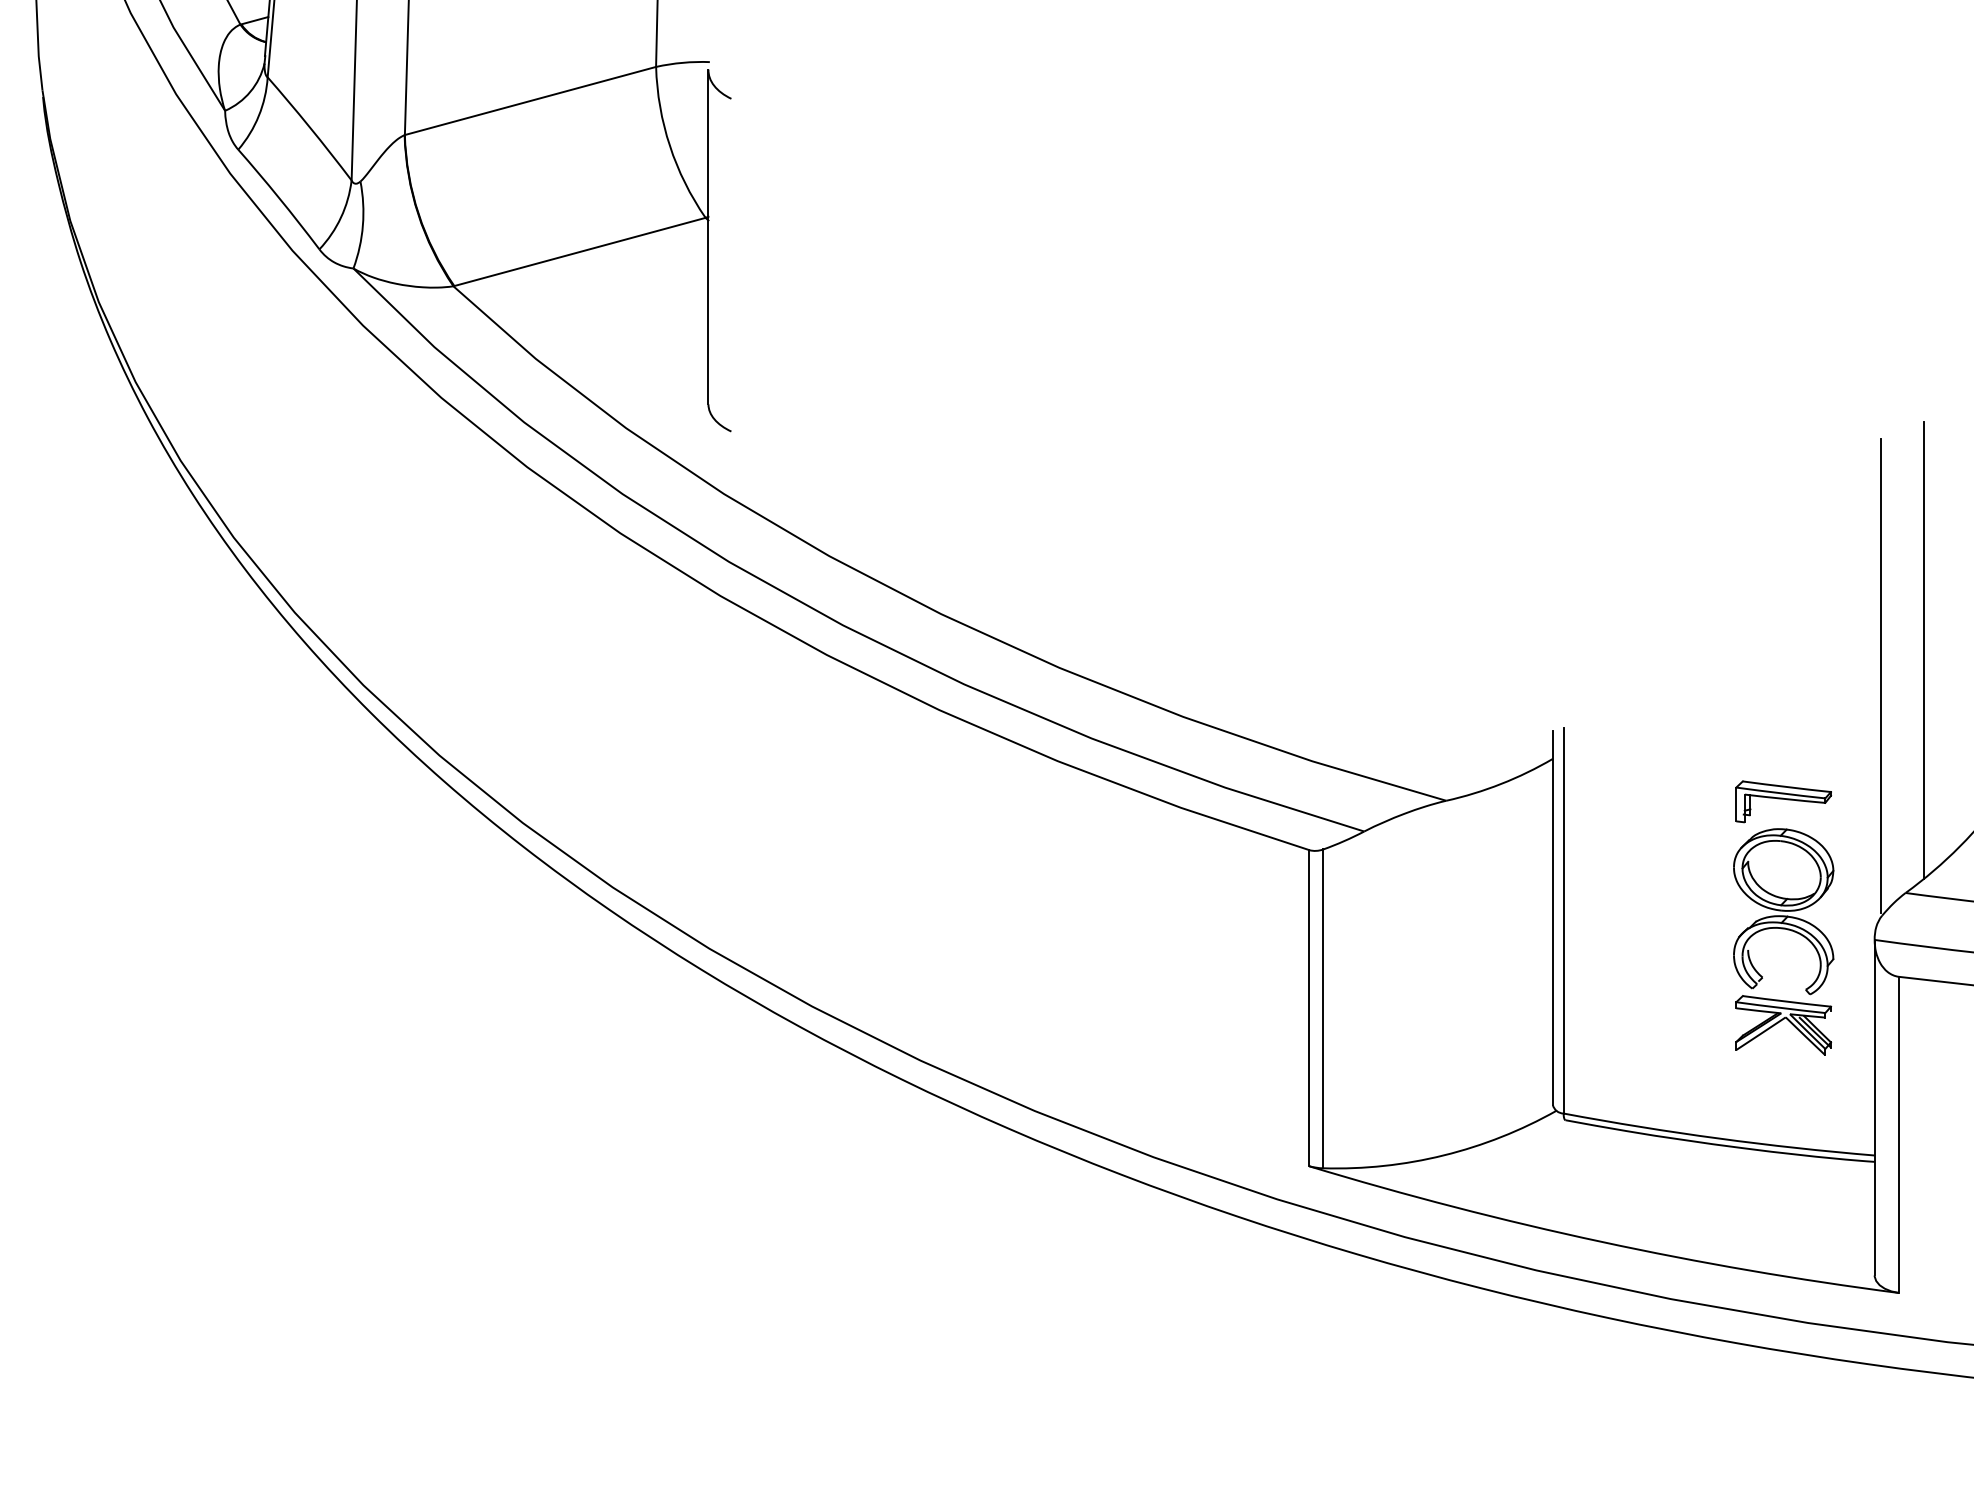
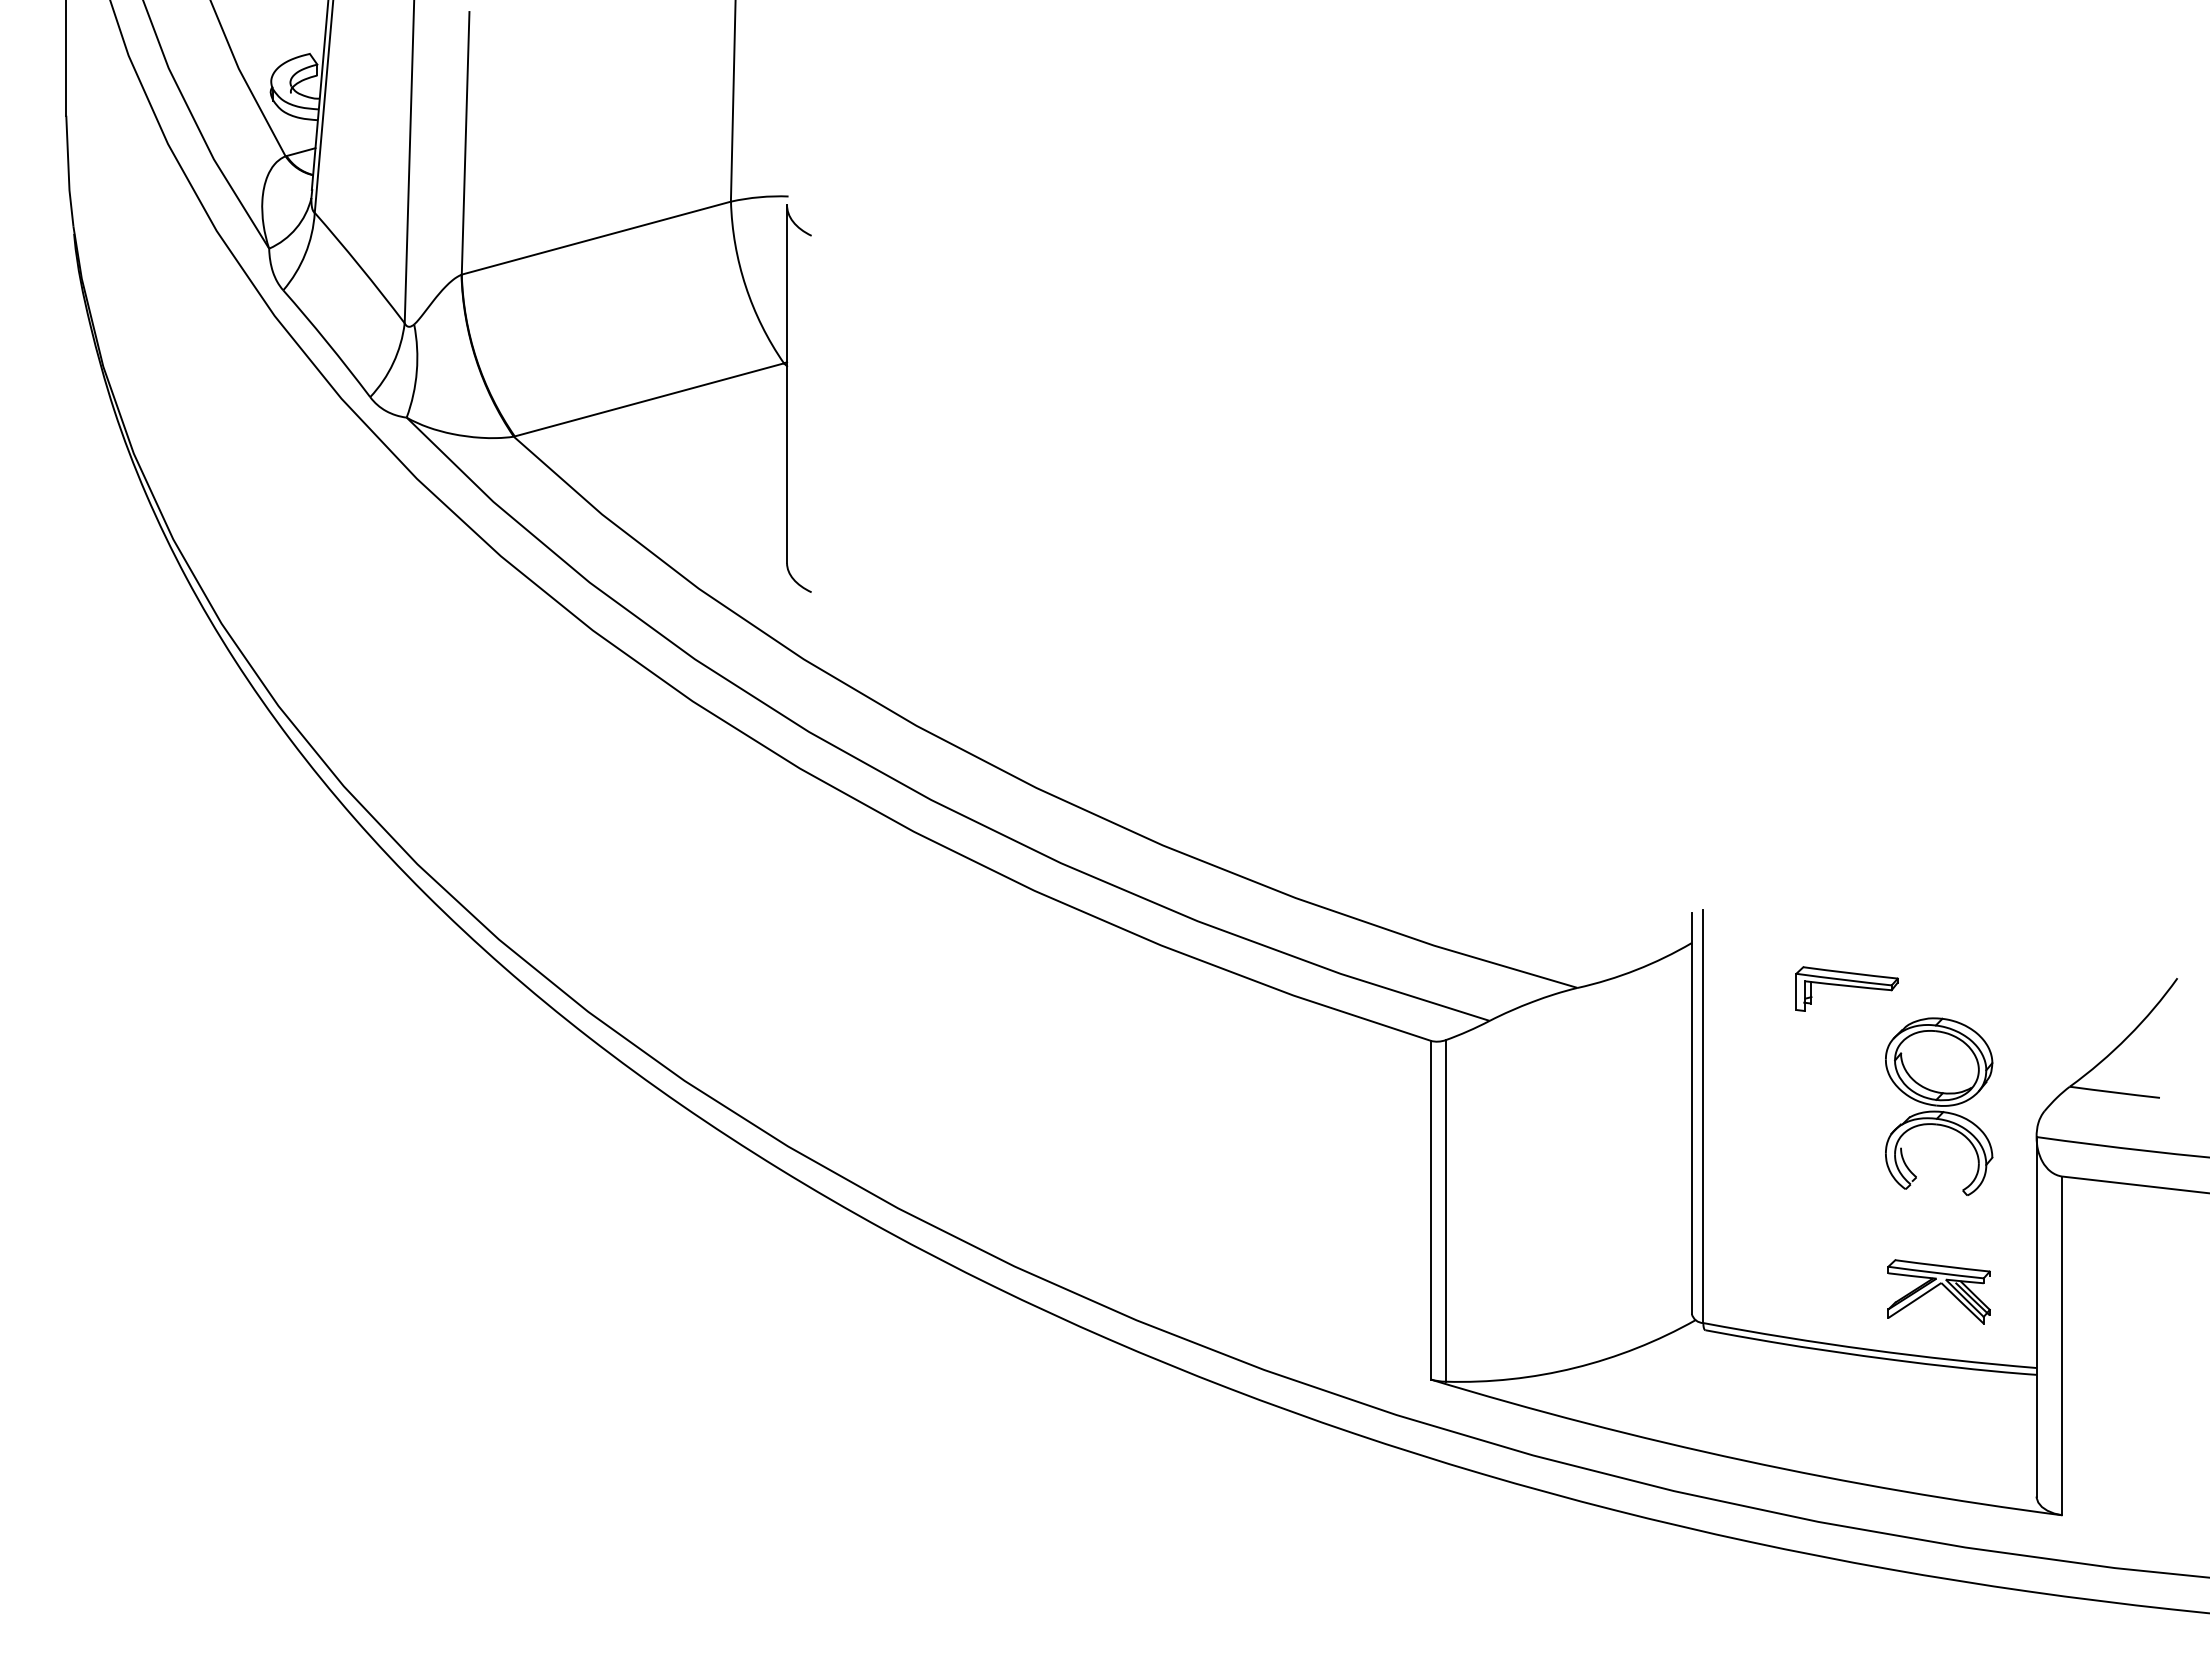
line: (1924, 650) -> (2089, 826), removed
line: (1881, 676) -> (2043, 854), removed
part: (1783, 801) -> (1846, 988), moved
part: (1783, 1025) -> (1938, 1291), moved

